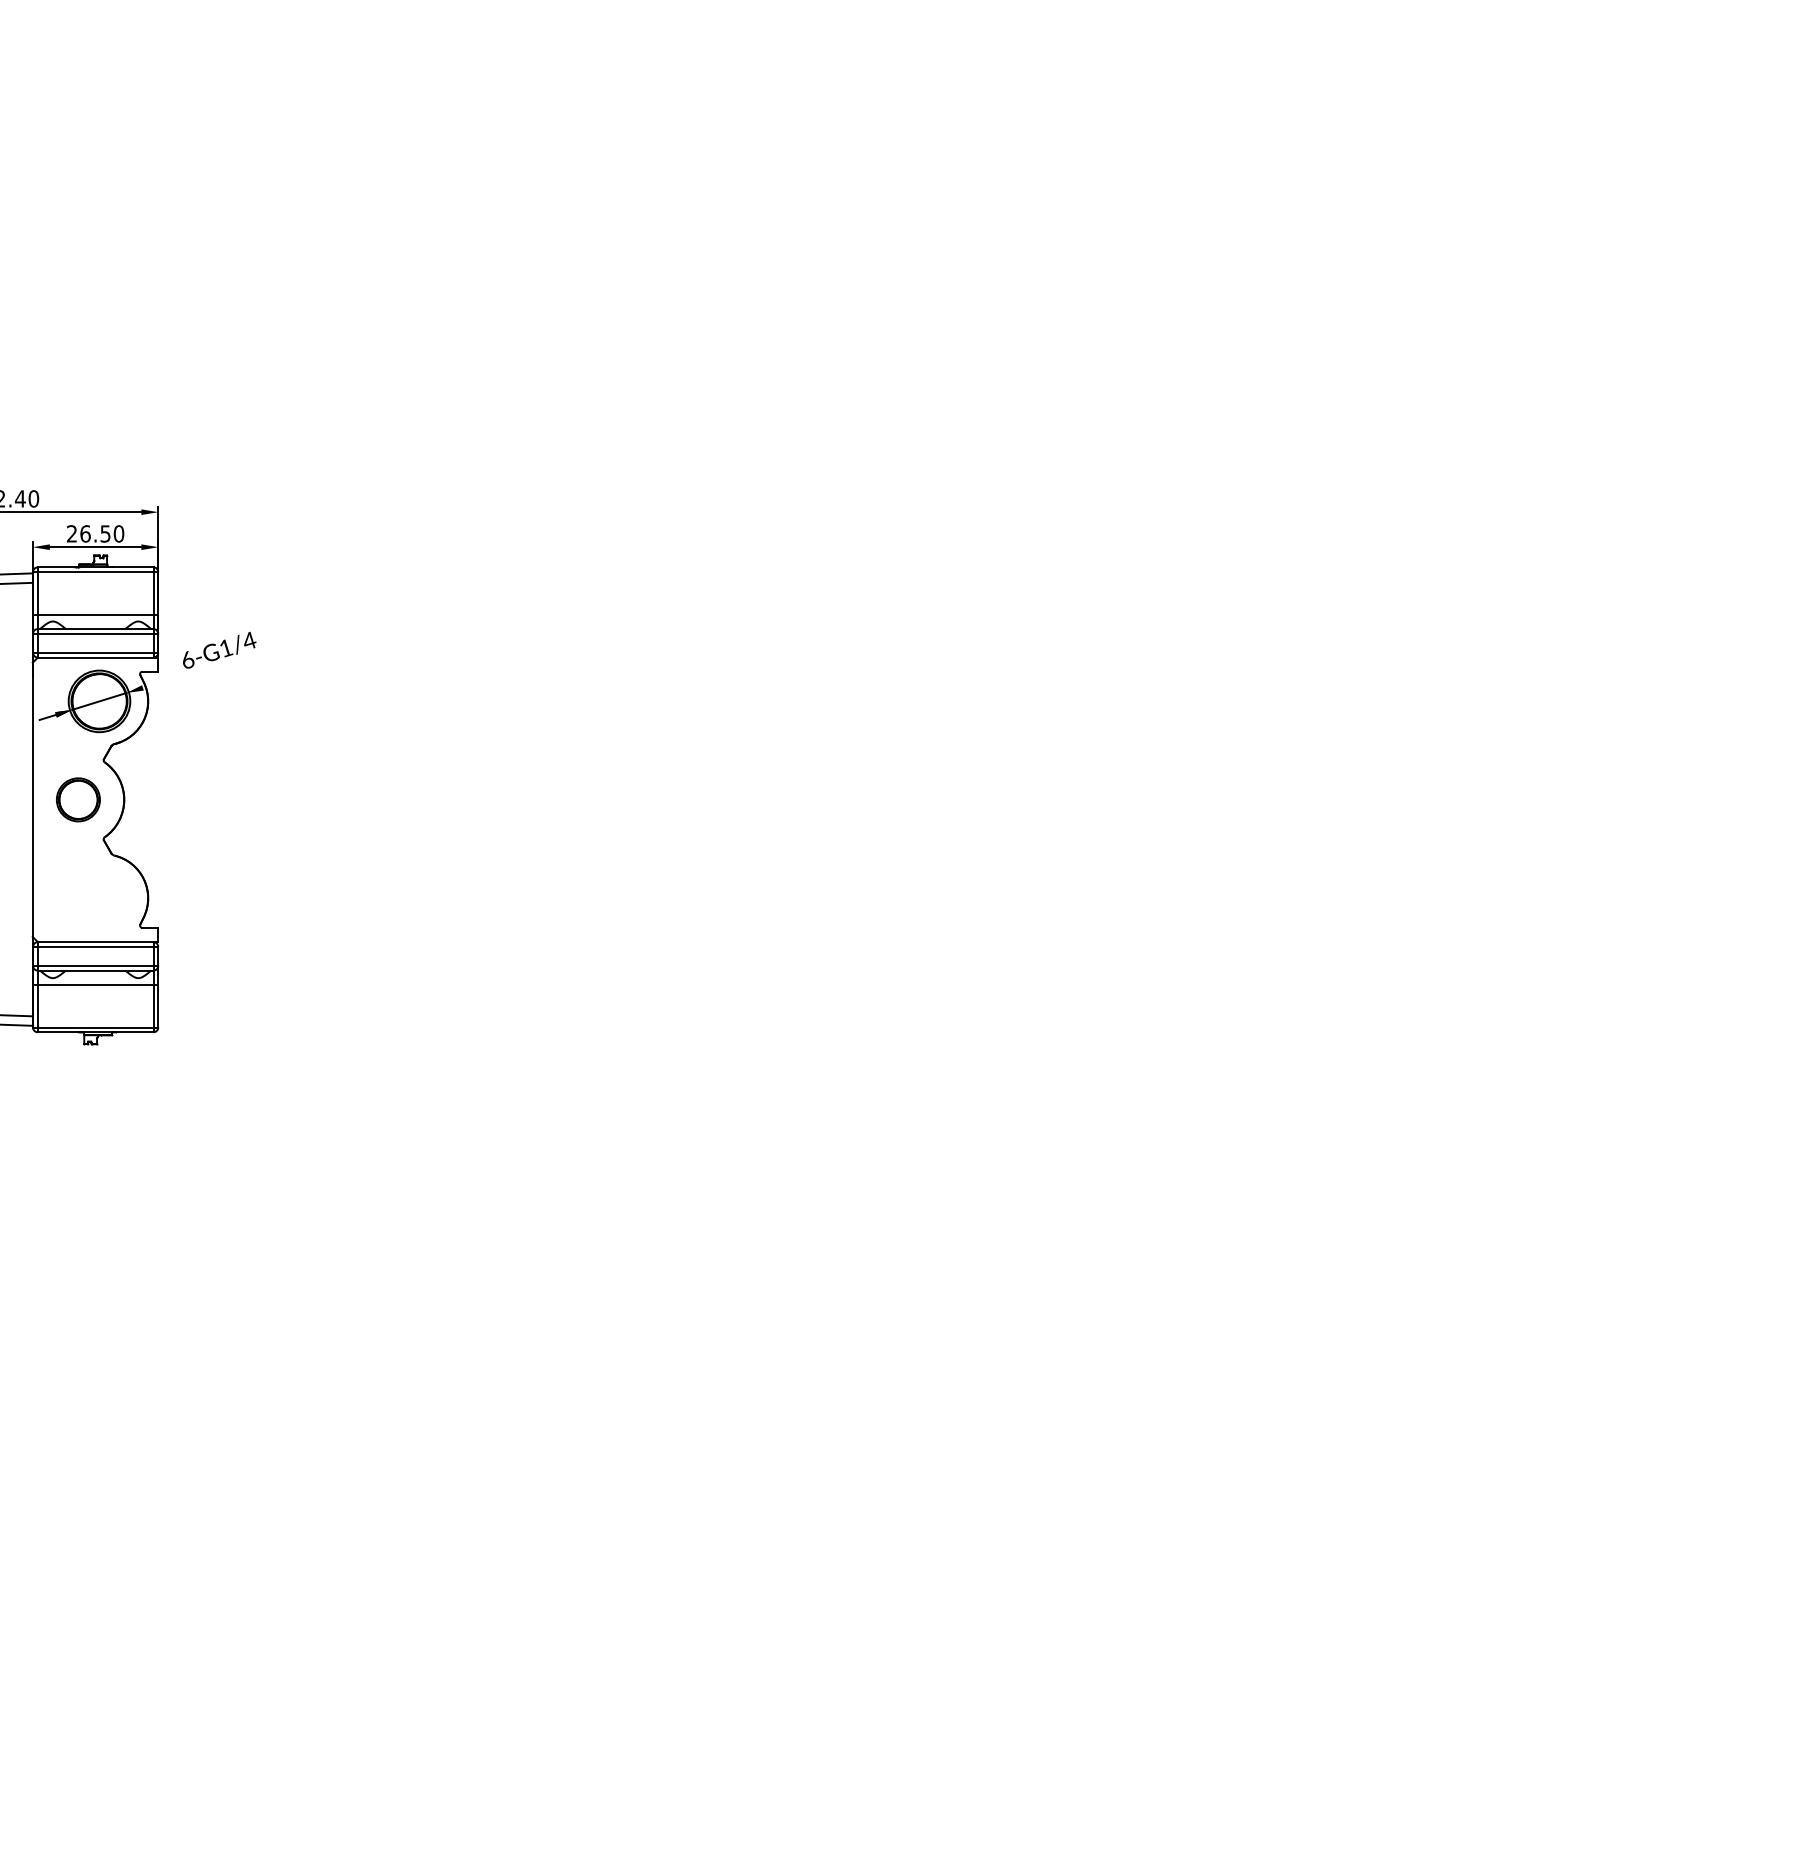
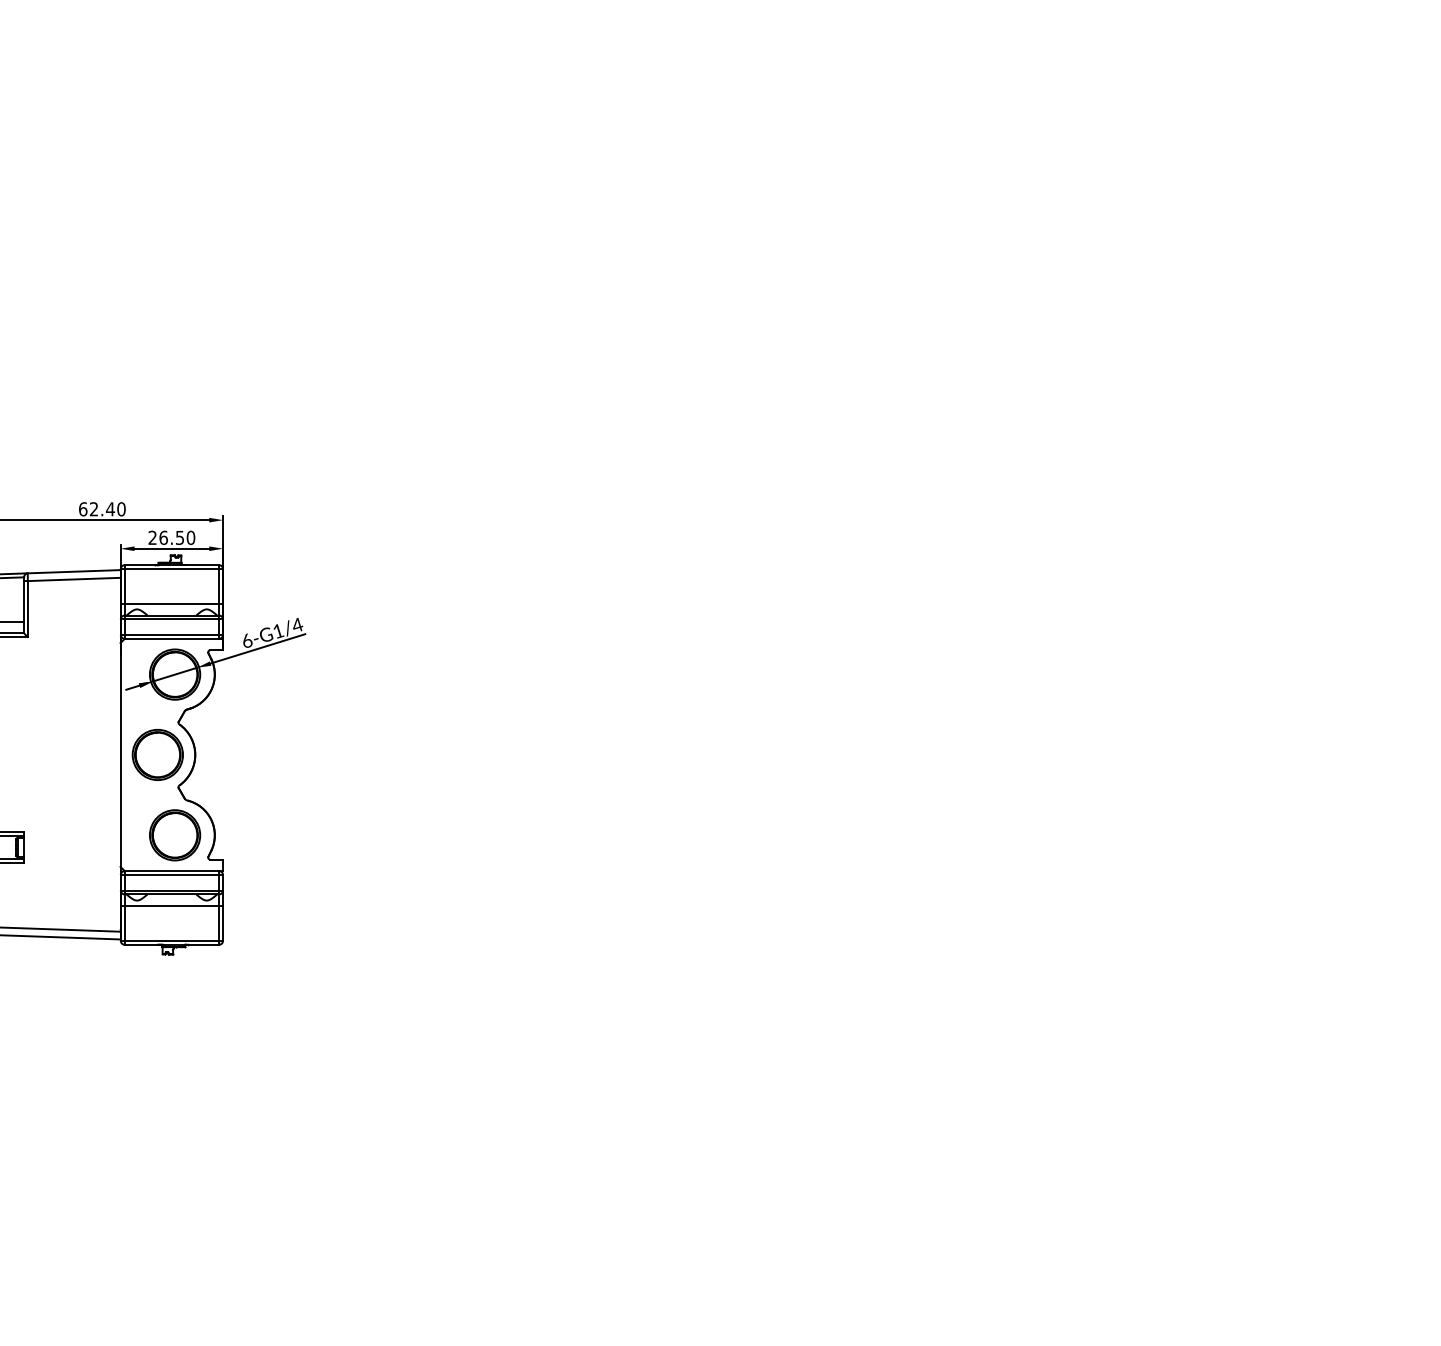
line: (200, 669) -> (257, 648), added
part: (78, 799) -> (157, 754), size x1.43
part: (99, 897) -> (175, 834), added

